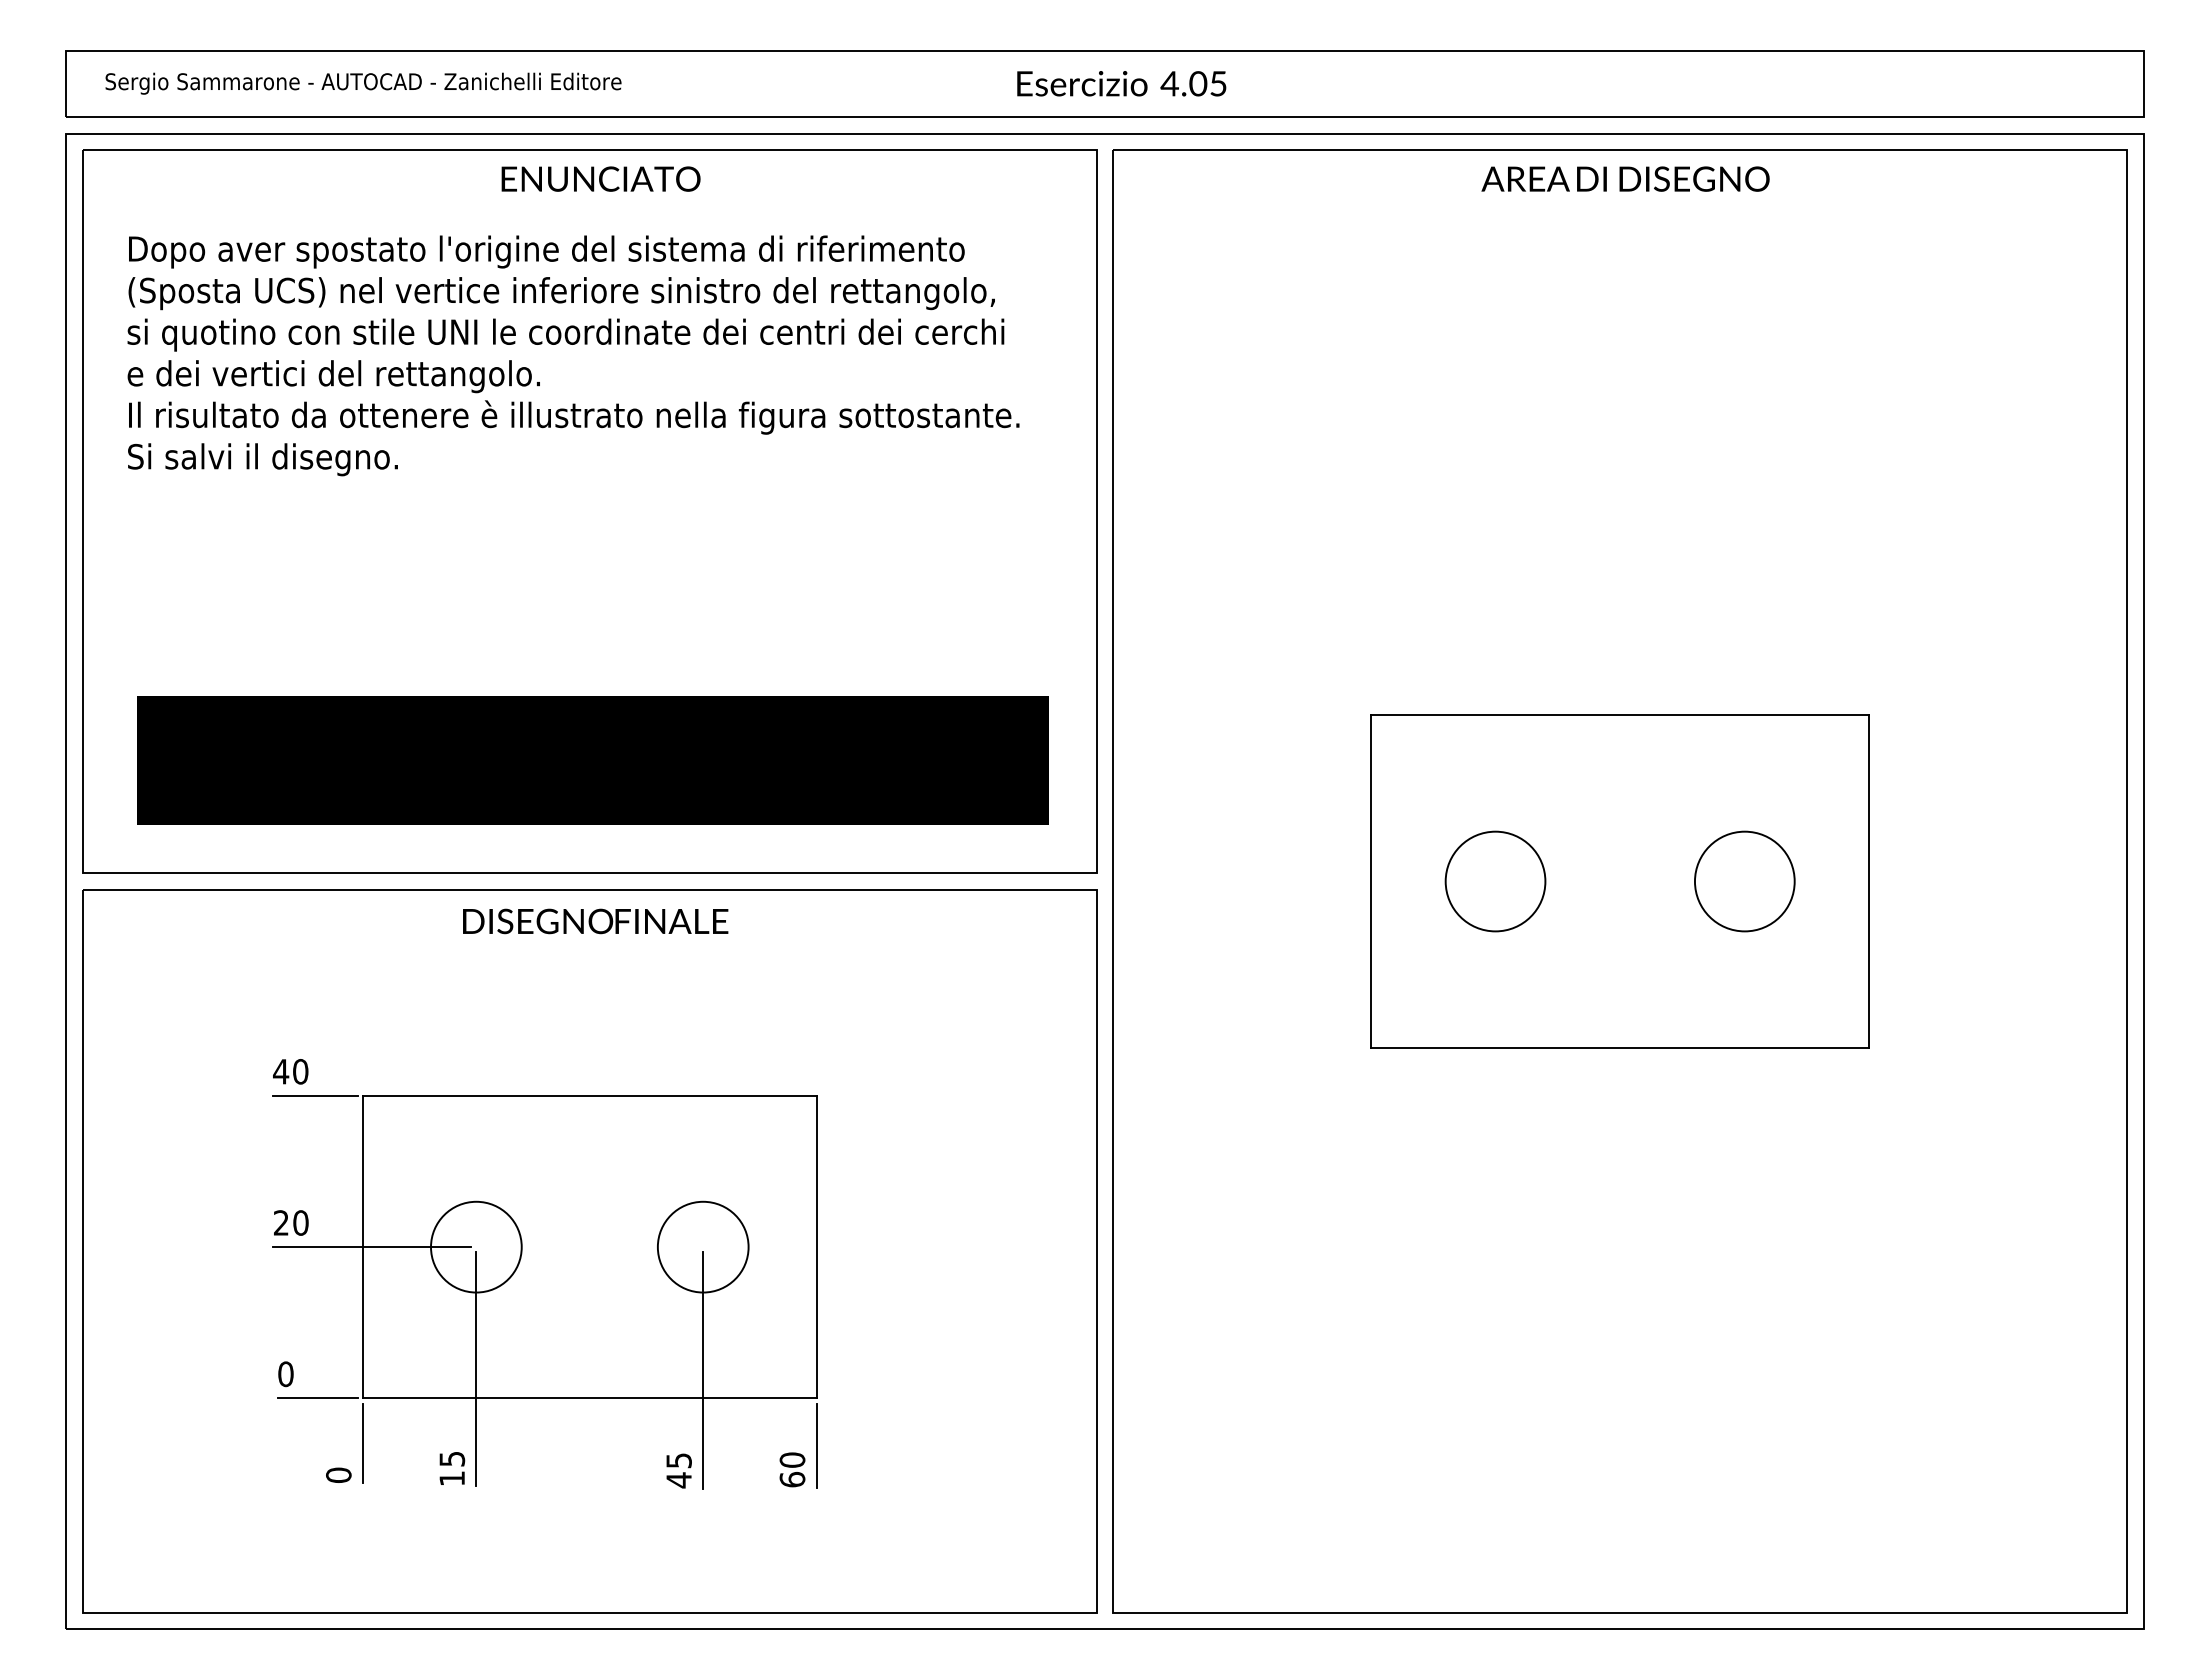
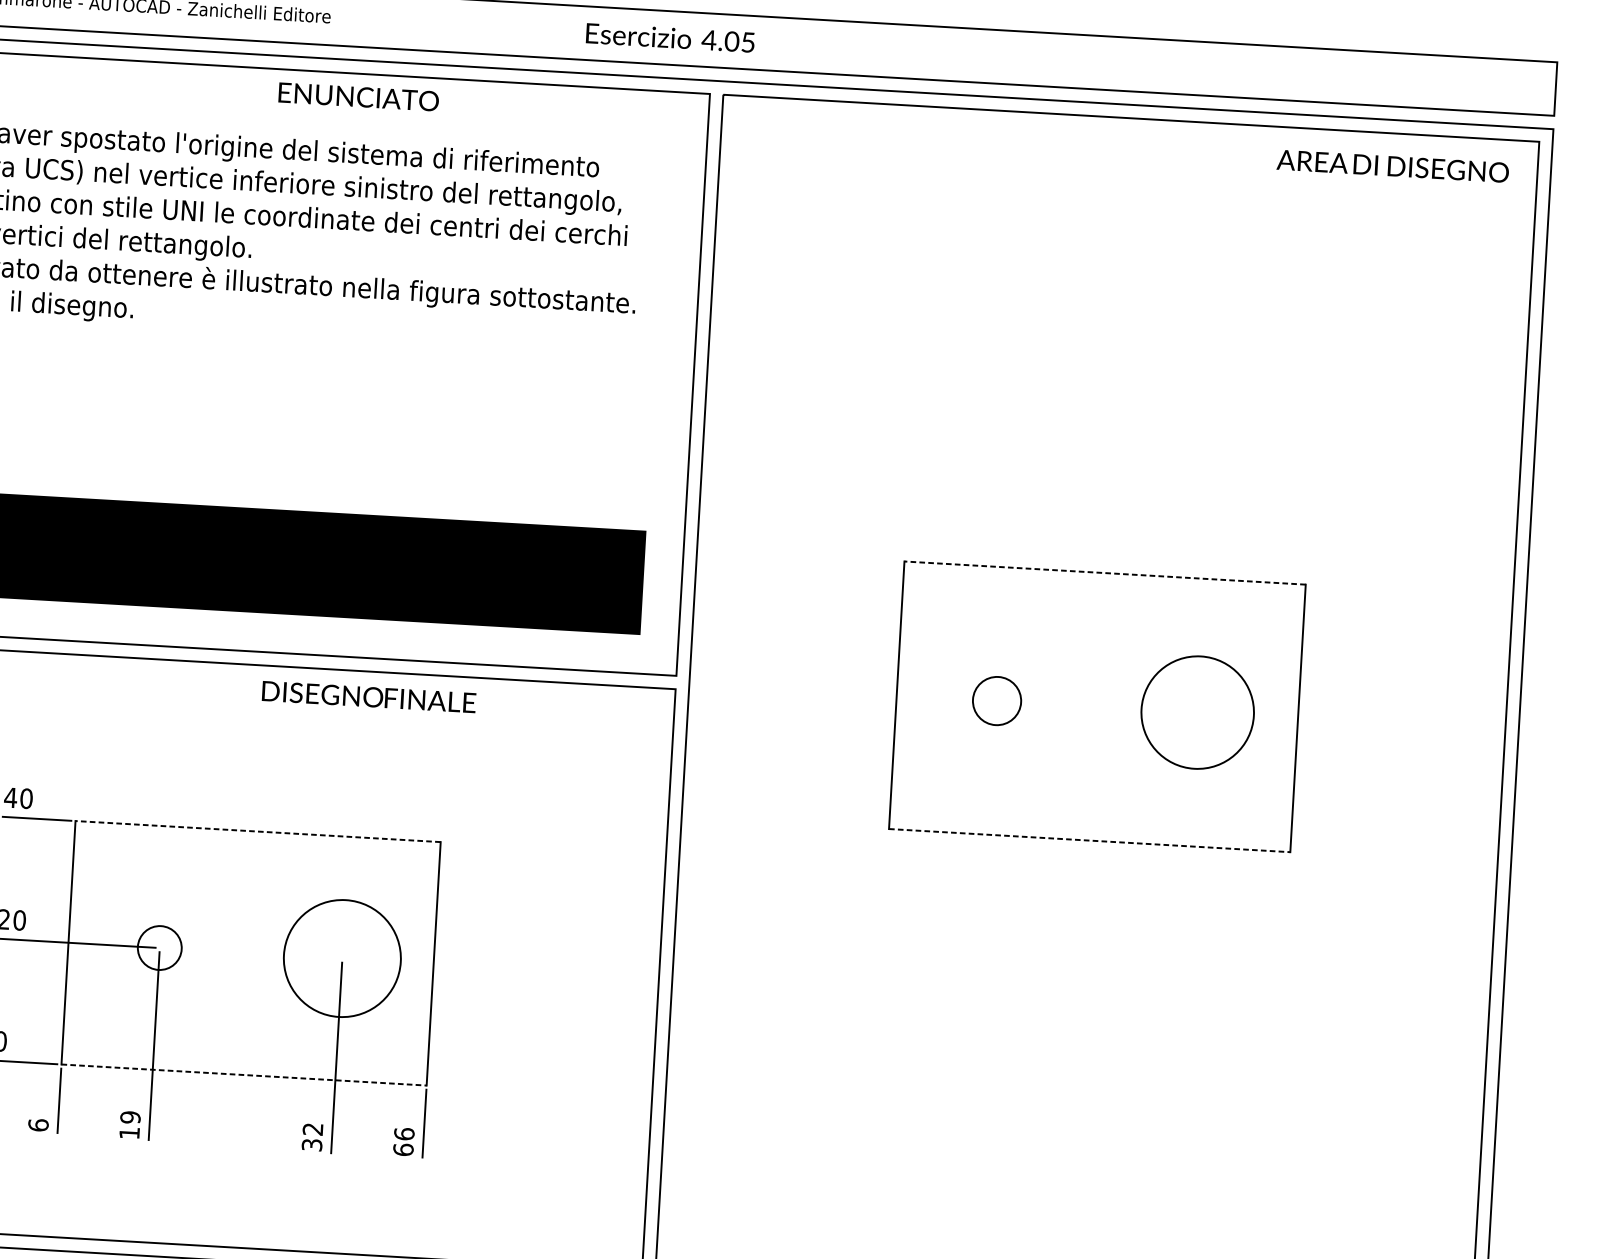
text: (1121, 83) -> (670, 37), moved
text: (600, 178) -> (358, 96), moved
text: (1625, 178) -> (1392, 165), moved
line: (1619, 715) -> (1104, 573), solid -> dashed
circle: (1495, 881) -> (997, 701), size x0.6
circle: (1744, 881) -> (1197, 712), size x1.4
text: (595, 921) -> (368, 697), moved
line: (1620, 1047) -> (1089, 840), solid -> dashed
line: (589, 1095) -> (257, 831), solid -> dashed
circle: (476, 1246) -> (159, 947), size x0.6
circle: (702, 1246) -> (341, 957), size x1.6
line: (589, 1398) -> (243, 1075), solid -> dashed
text: (451, 1458) -> (129, 1116), 15 -> 19
text: (792, 1459) -> (404, 1133), 60 -> 66
text: (678, 1470) -> (312, 1137), 45 -> 32
text: (338, 1474) -> (38, 1124), 0 -> 6

